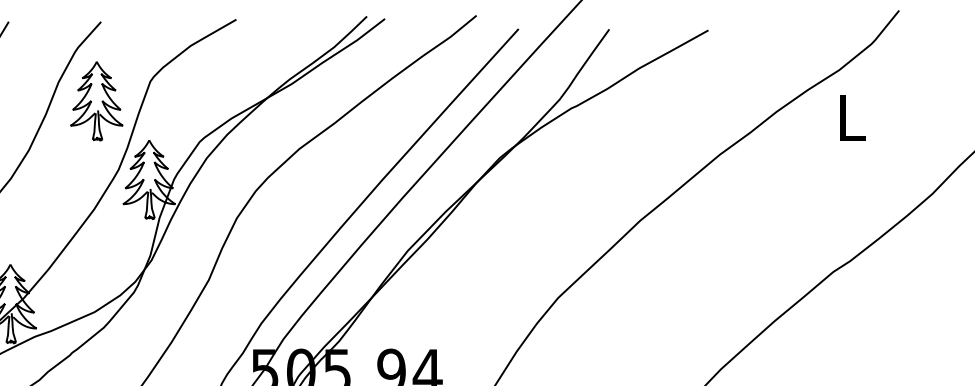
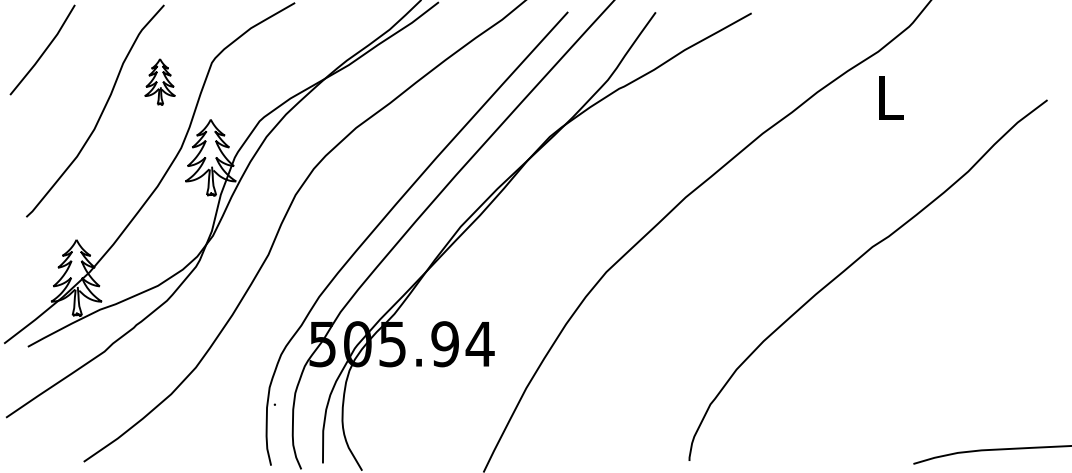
part: (96, 100) -> (159, 81), size x0.6

